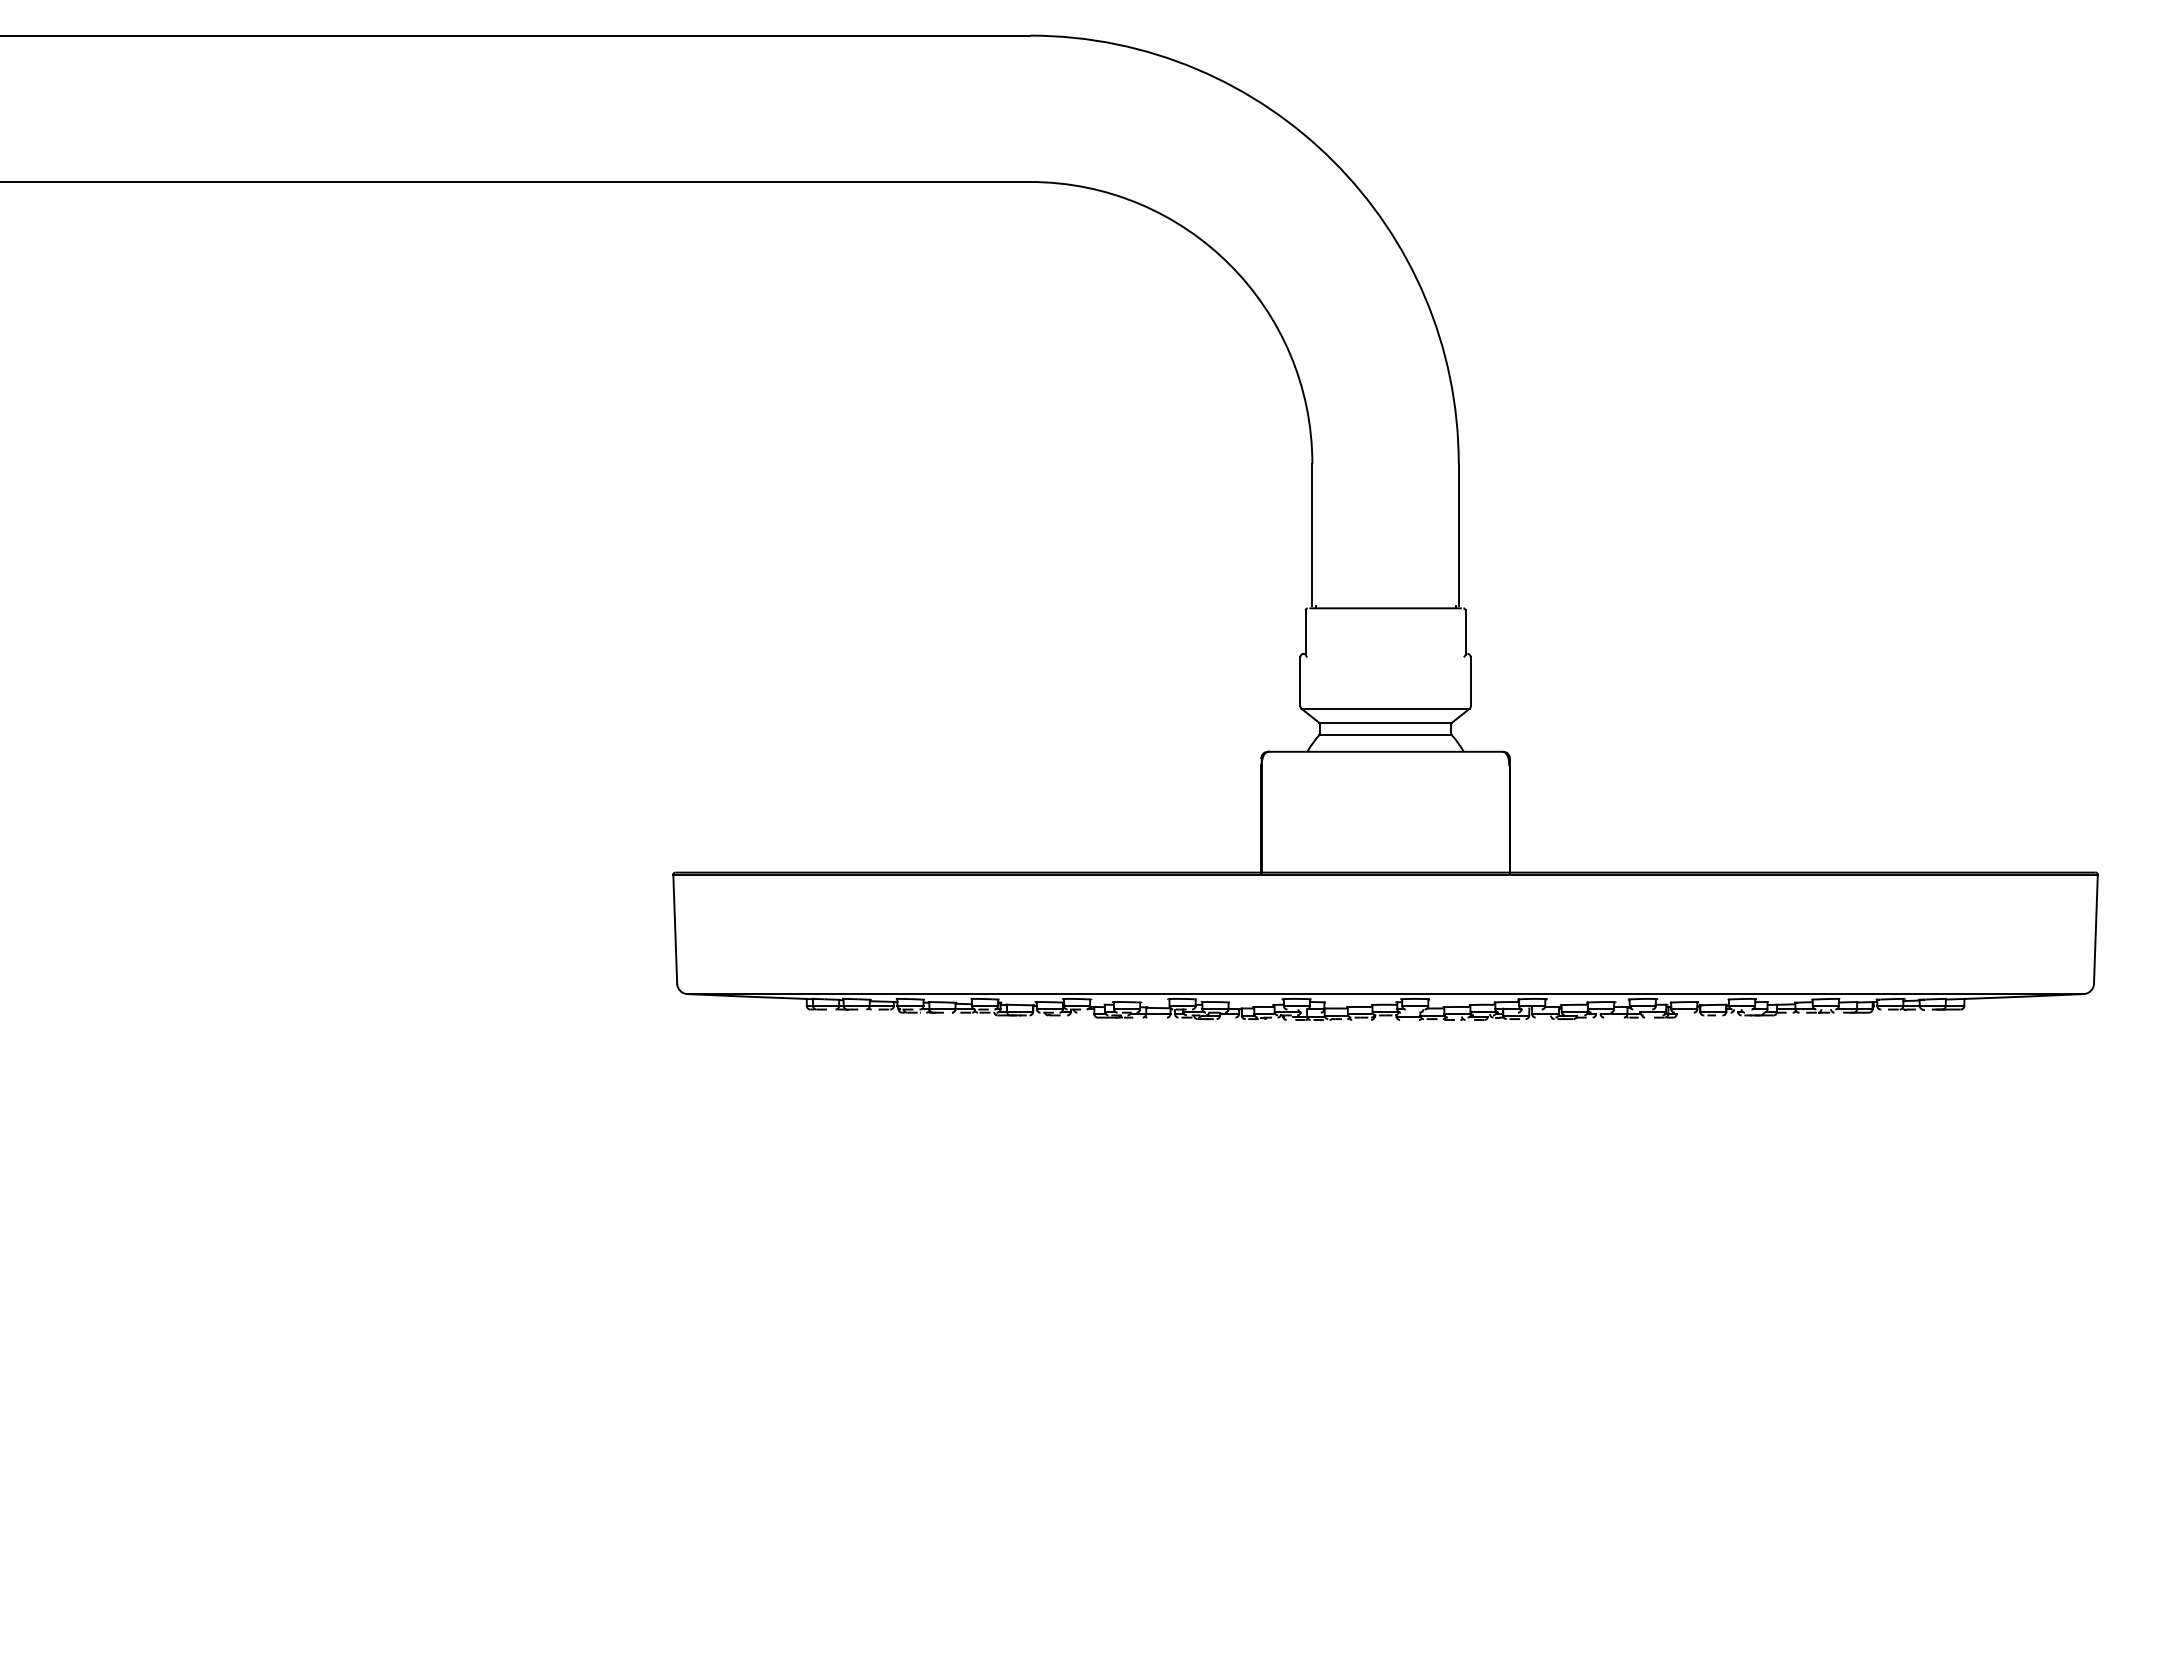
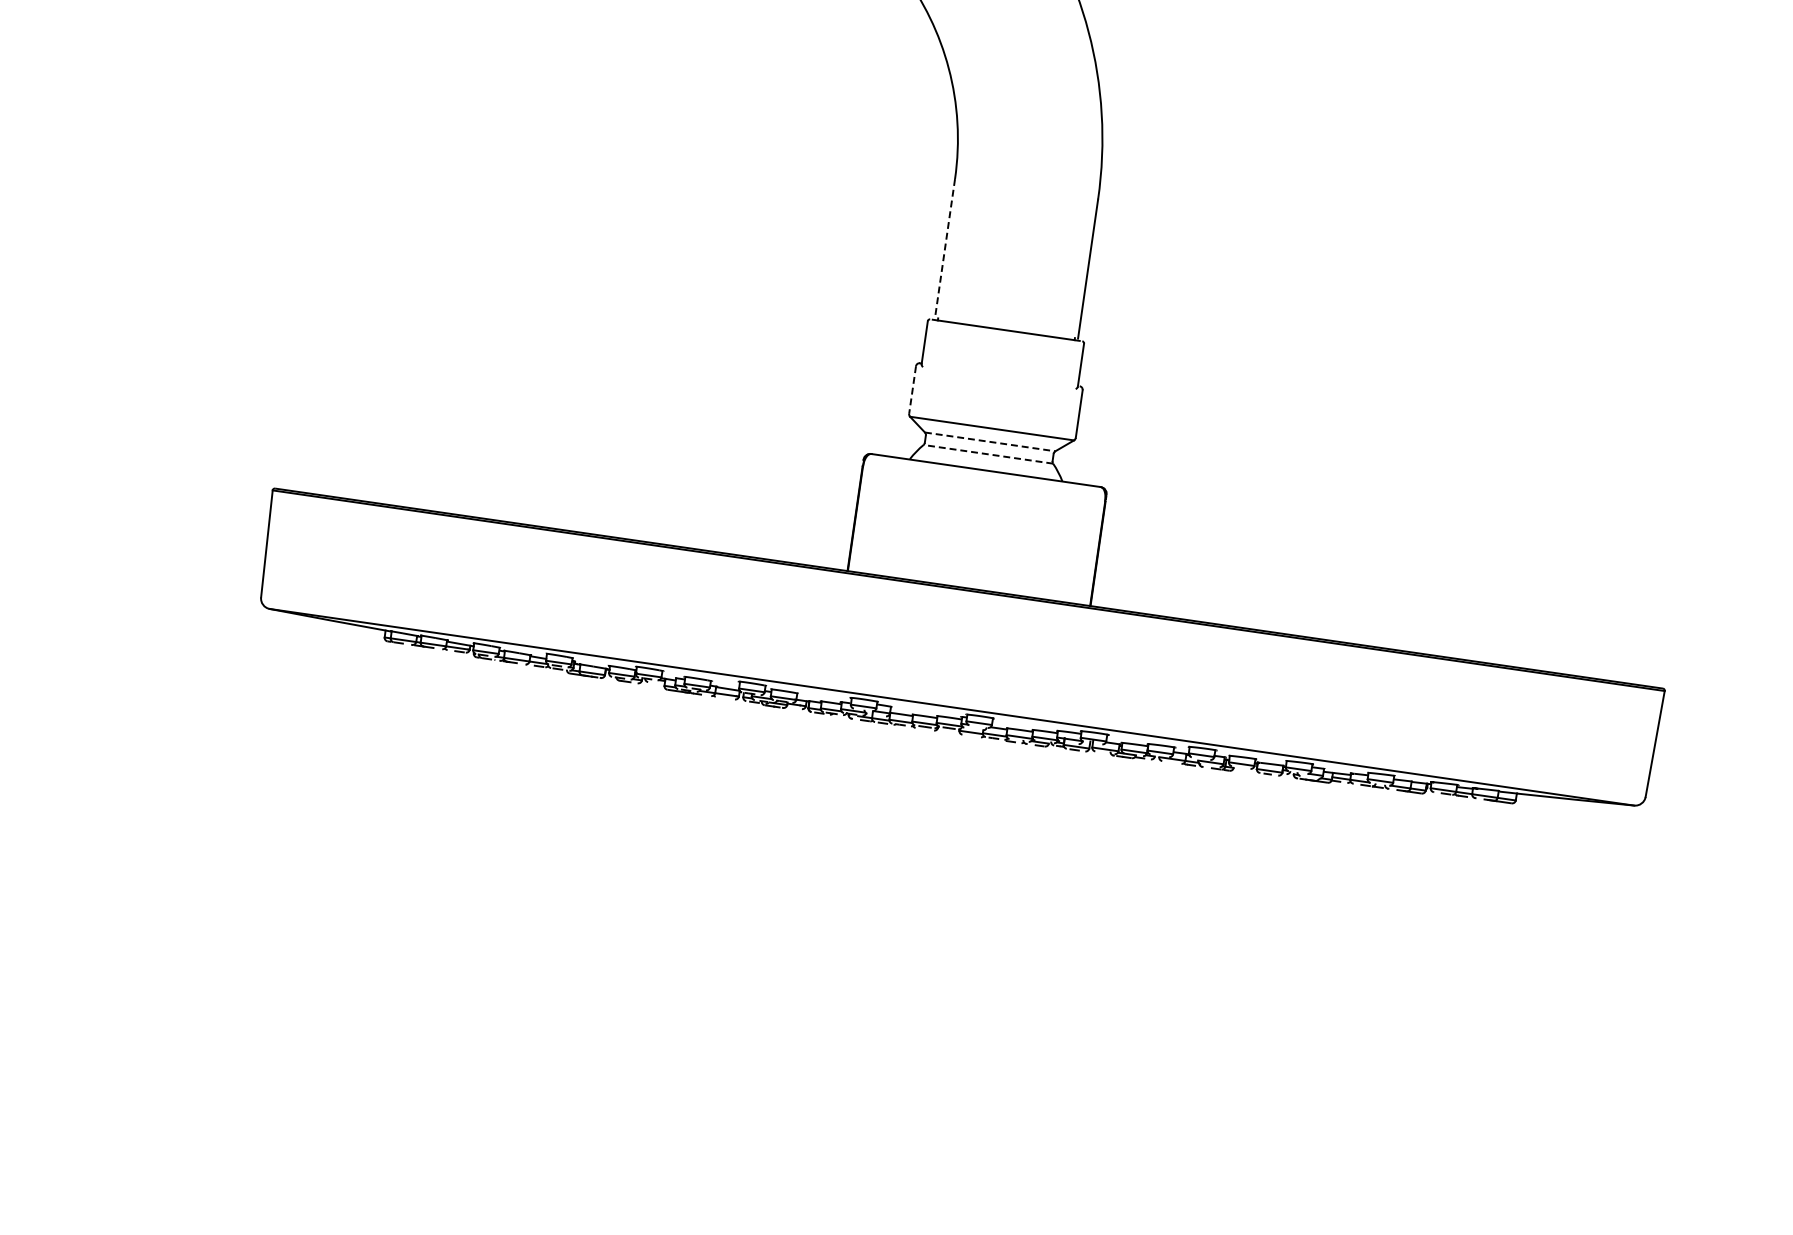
line: (1312, 535) -> (945, 248), solid -> dashed
line: (1300, 682) -> (912, 390), solid -> dashed
line: (1385, 722) -> (990, 441), solid -> dashed
line: (1385, 735) -> (988, 454), solid -> dashed

